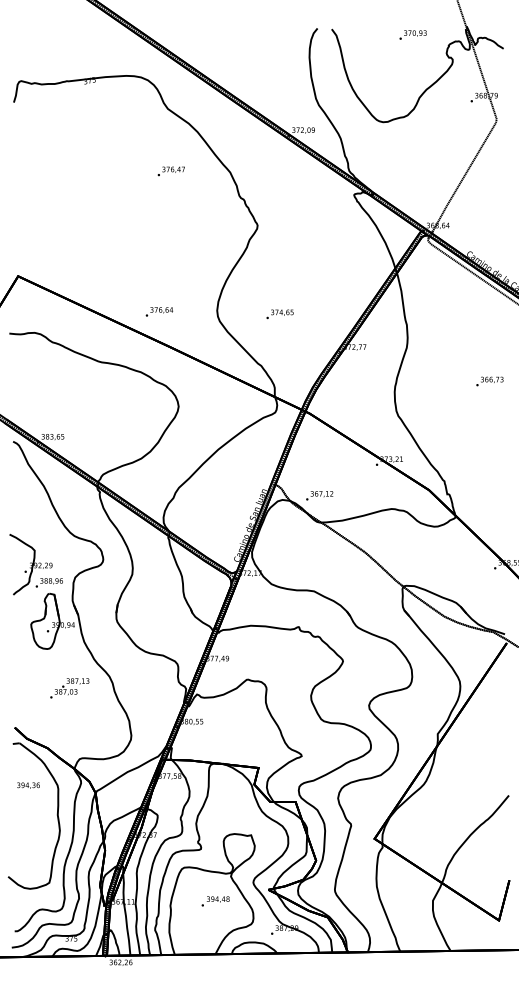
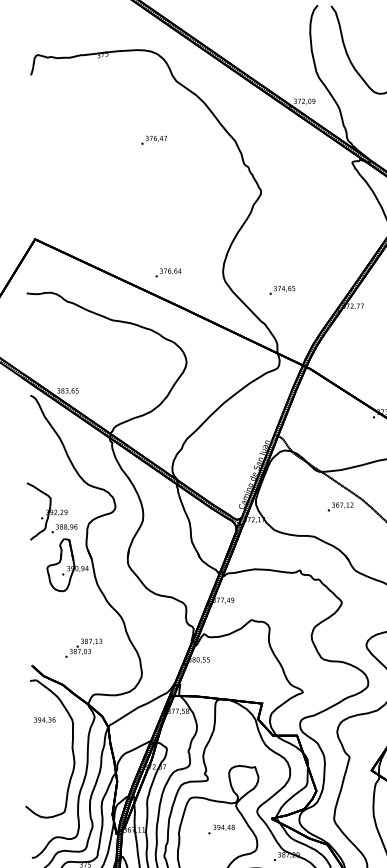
text: (170, 171) -> (153, 140), moved
text: (279, 314) -> (281, 290), moved
text: (319, 495) -> (340, 506), moved
text: (69, 688) -> (83, 648), moved

